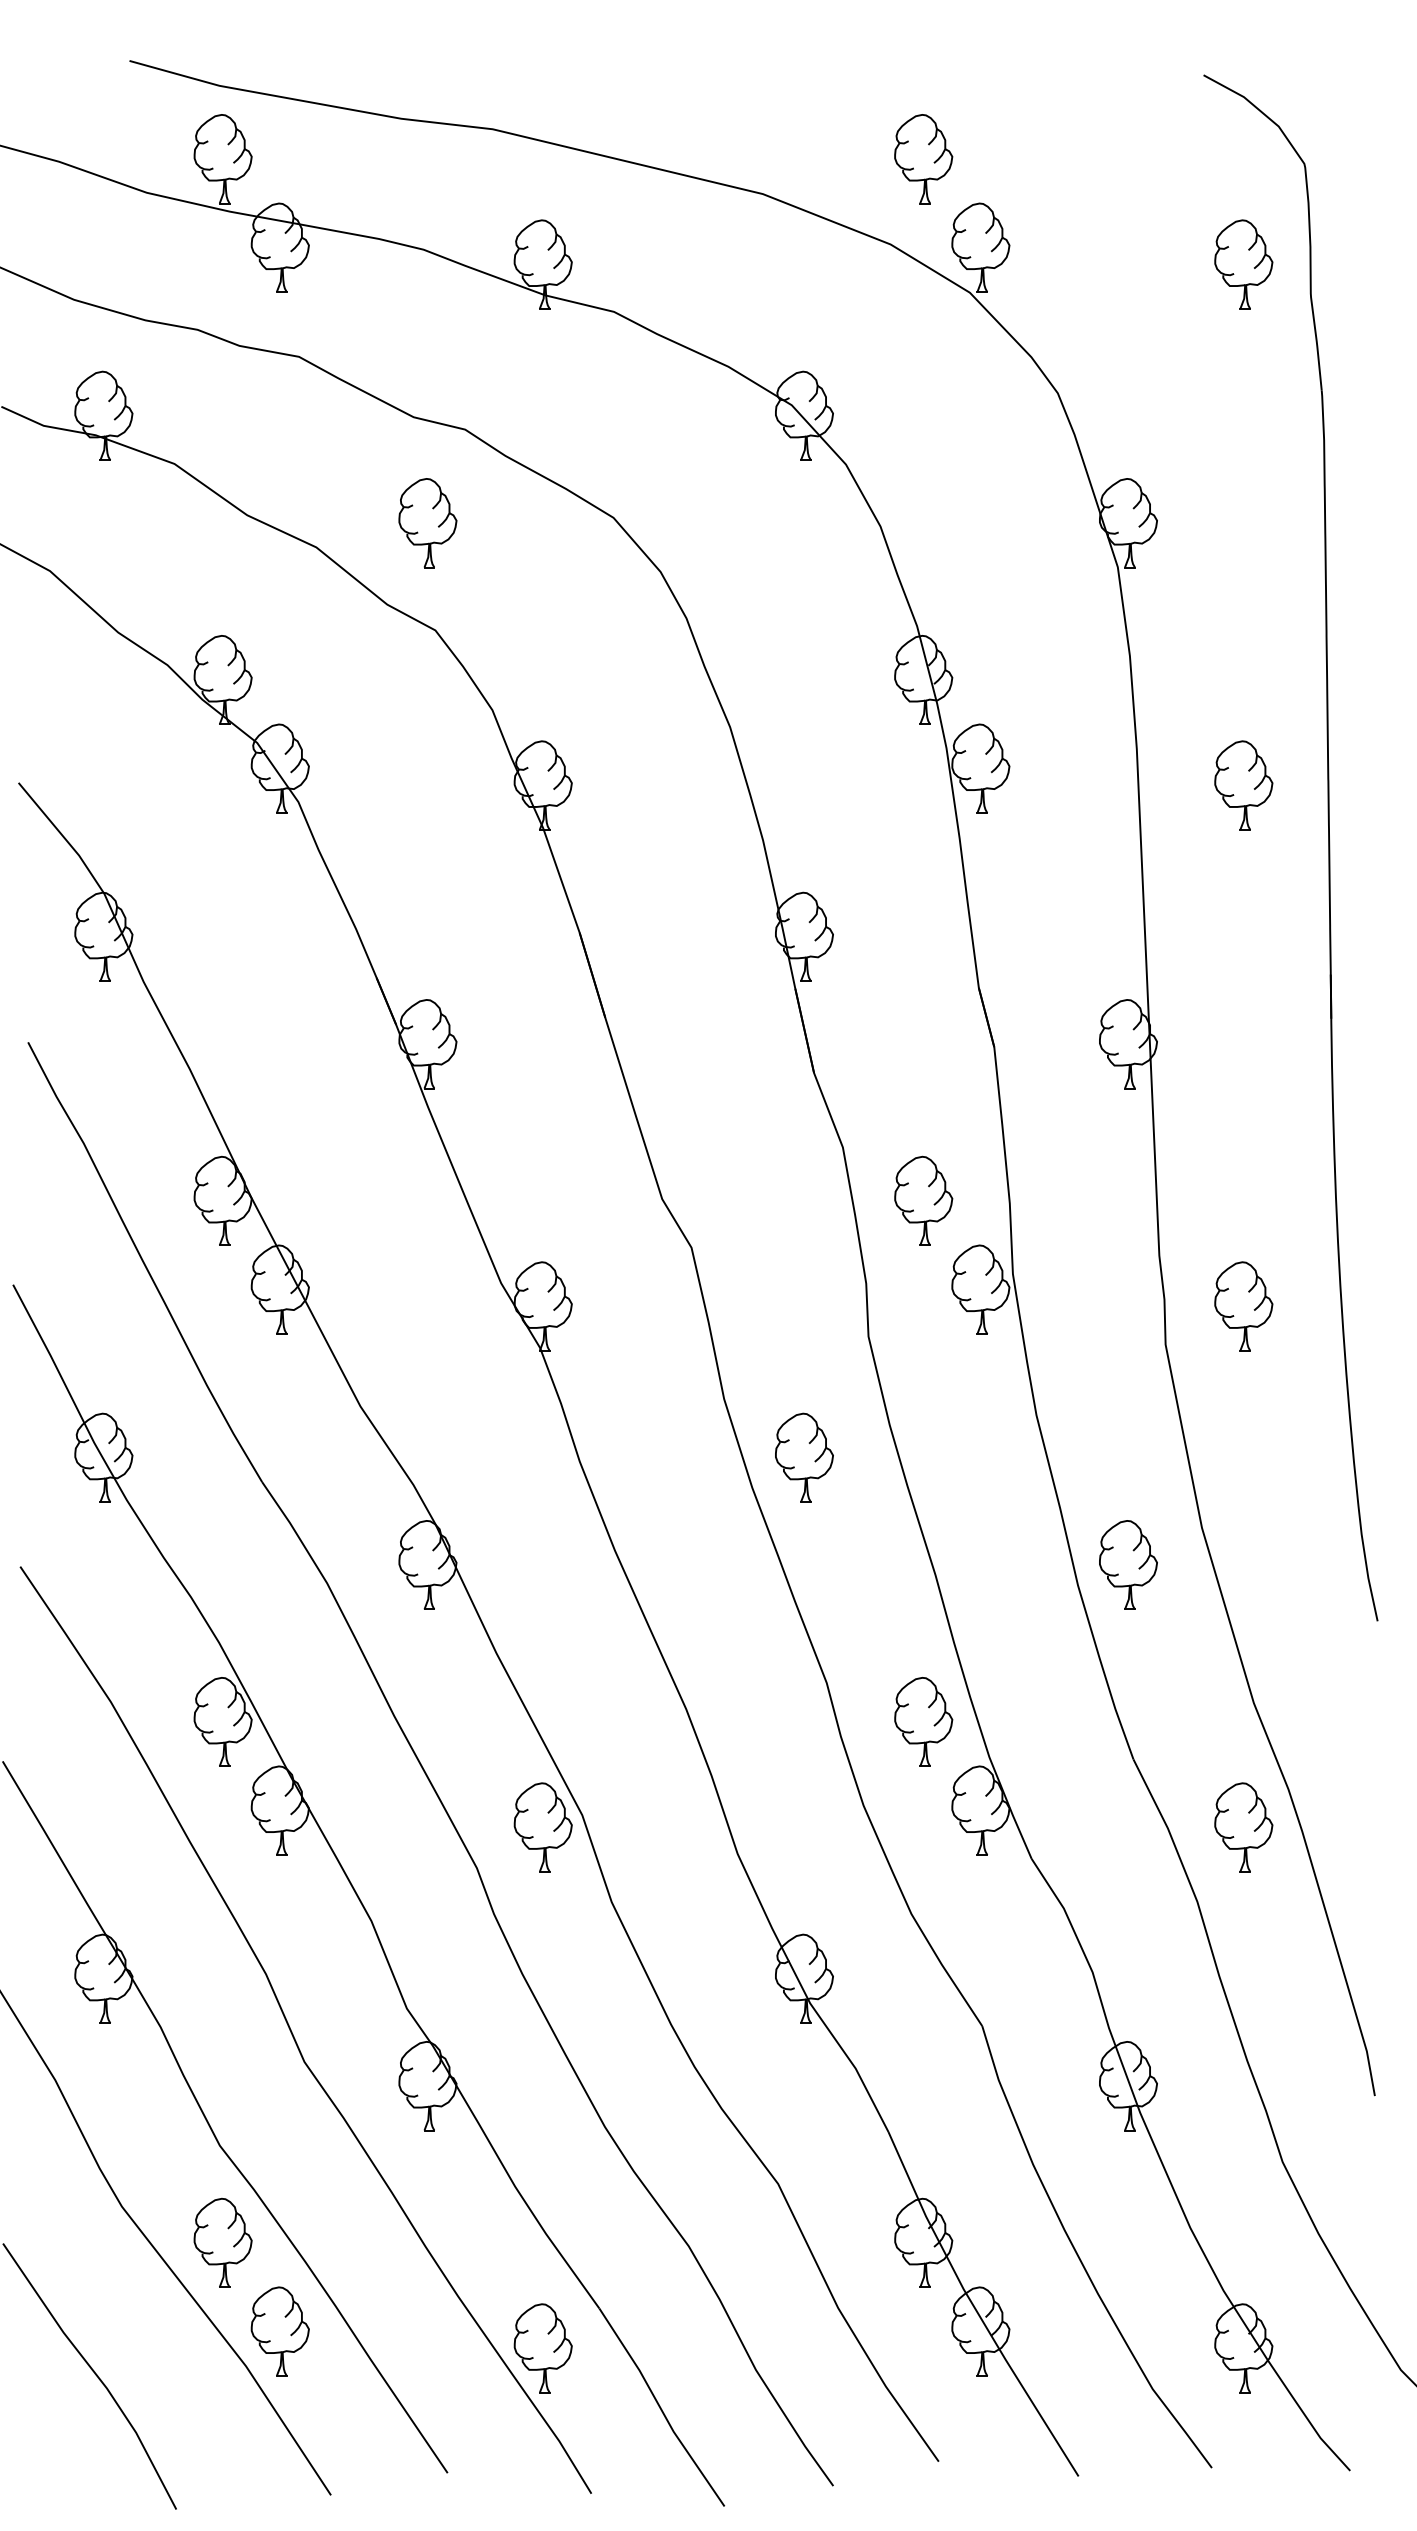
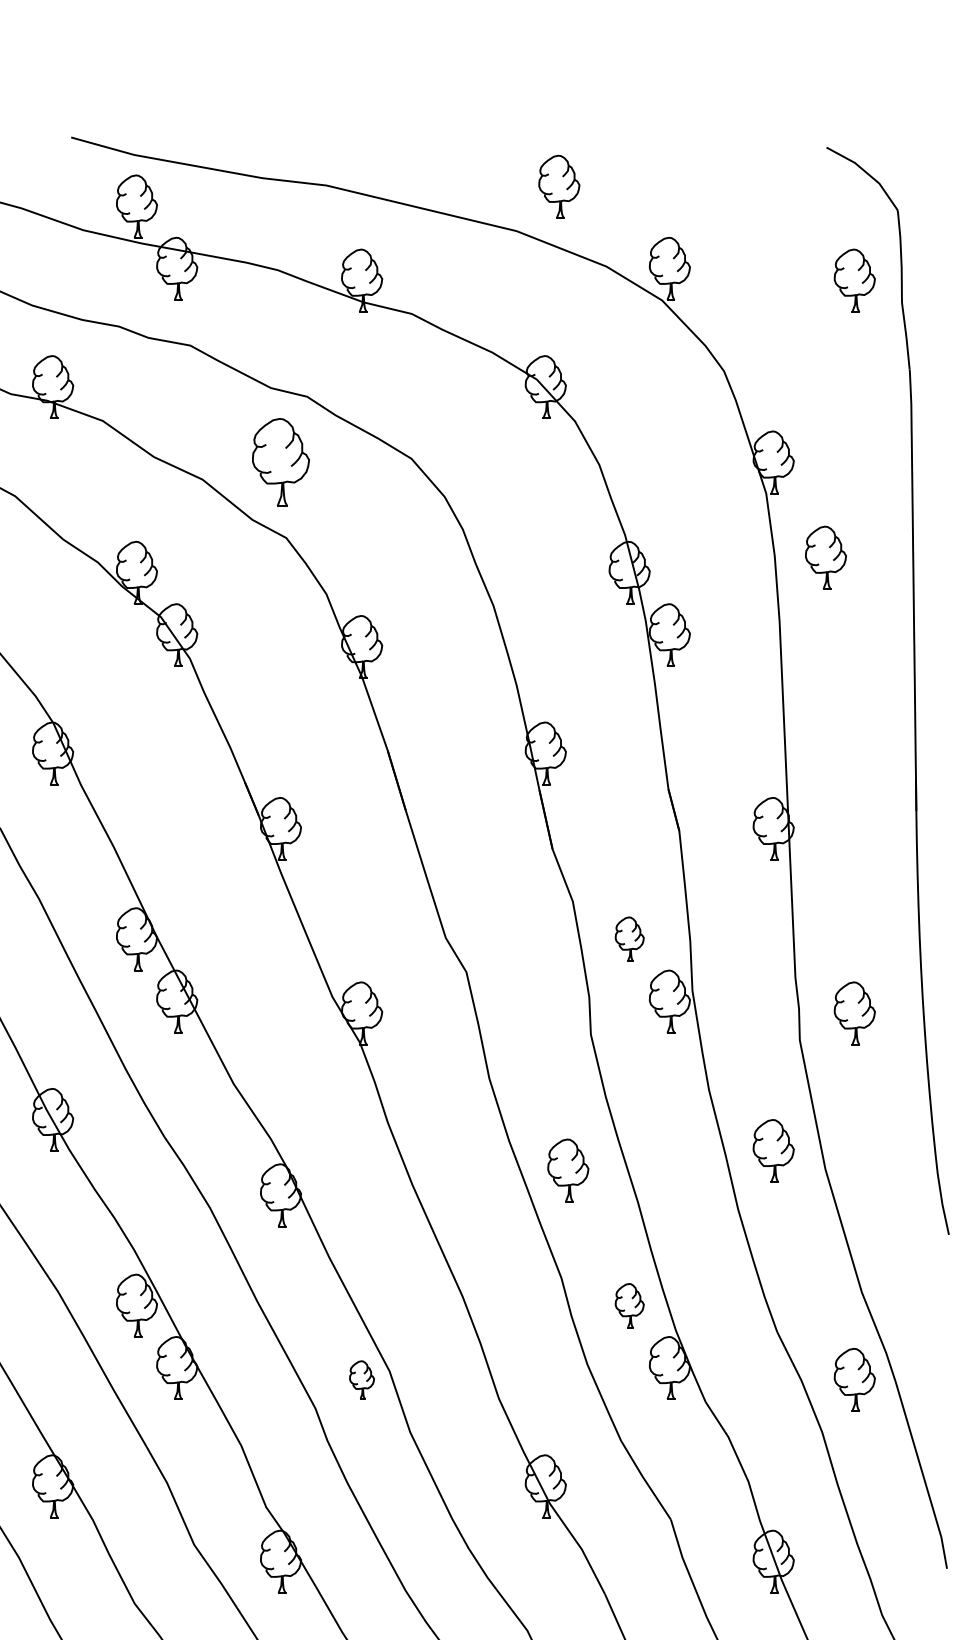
part: (923, 159) -> (559, 187), moved
part: (427, 523) -> (280, 462), size x1.4
part: (1243, 785) -> (825, 557), moved
part: (923, 1200) -> (629, 938), size x0.7
part: (804, 1457) -> (568, 1170), moved
part: (1128, 1564) -> (773, 1150), moved
part: (923, 1721) -> (629, 1305), size x0.7
part: (542, 1827) -> (361, 1379), size x0.6

